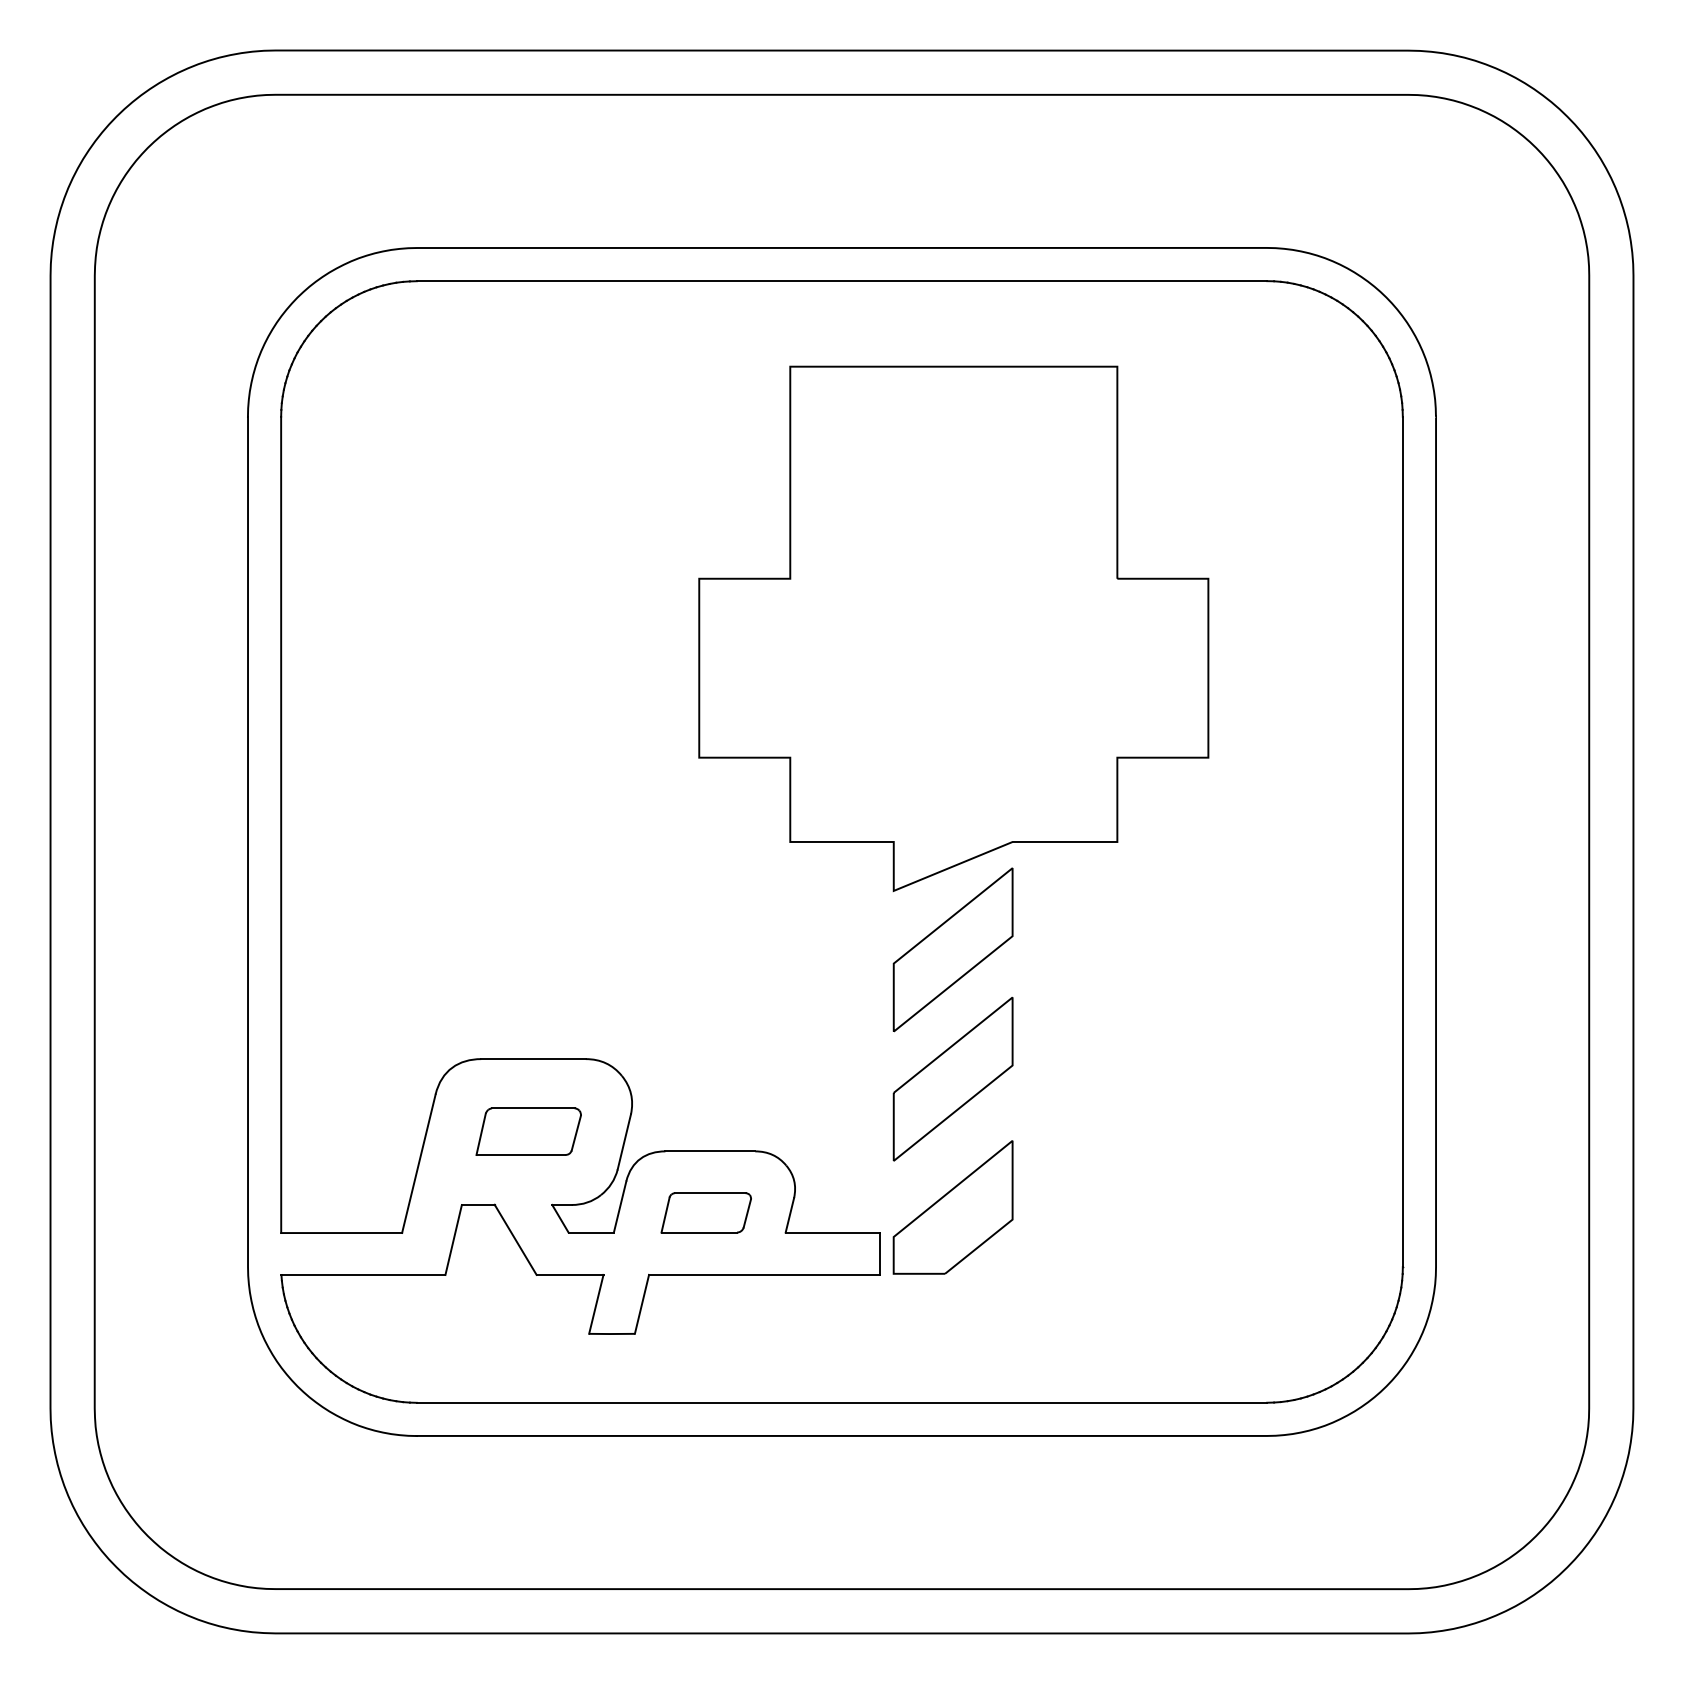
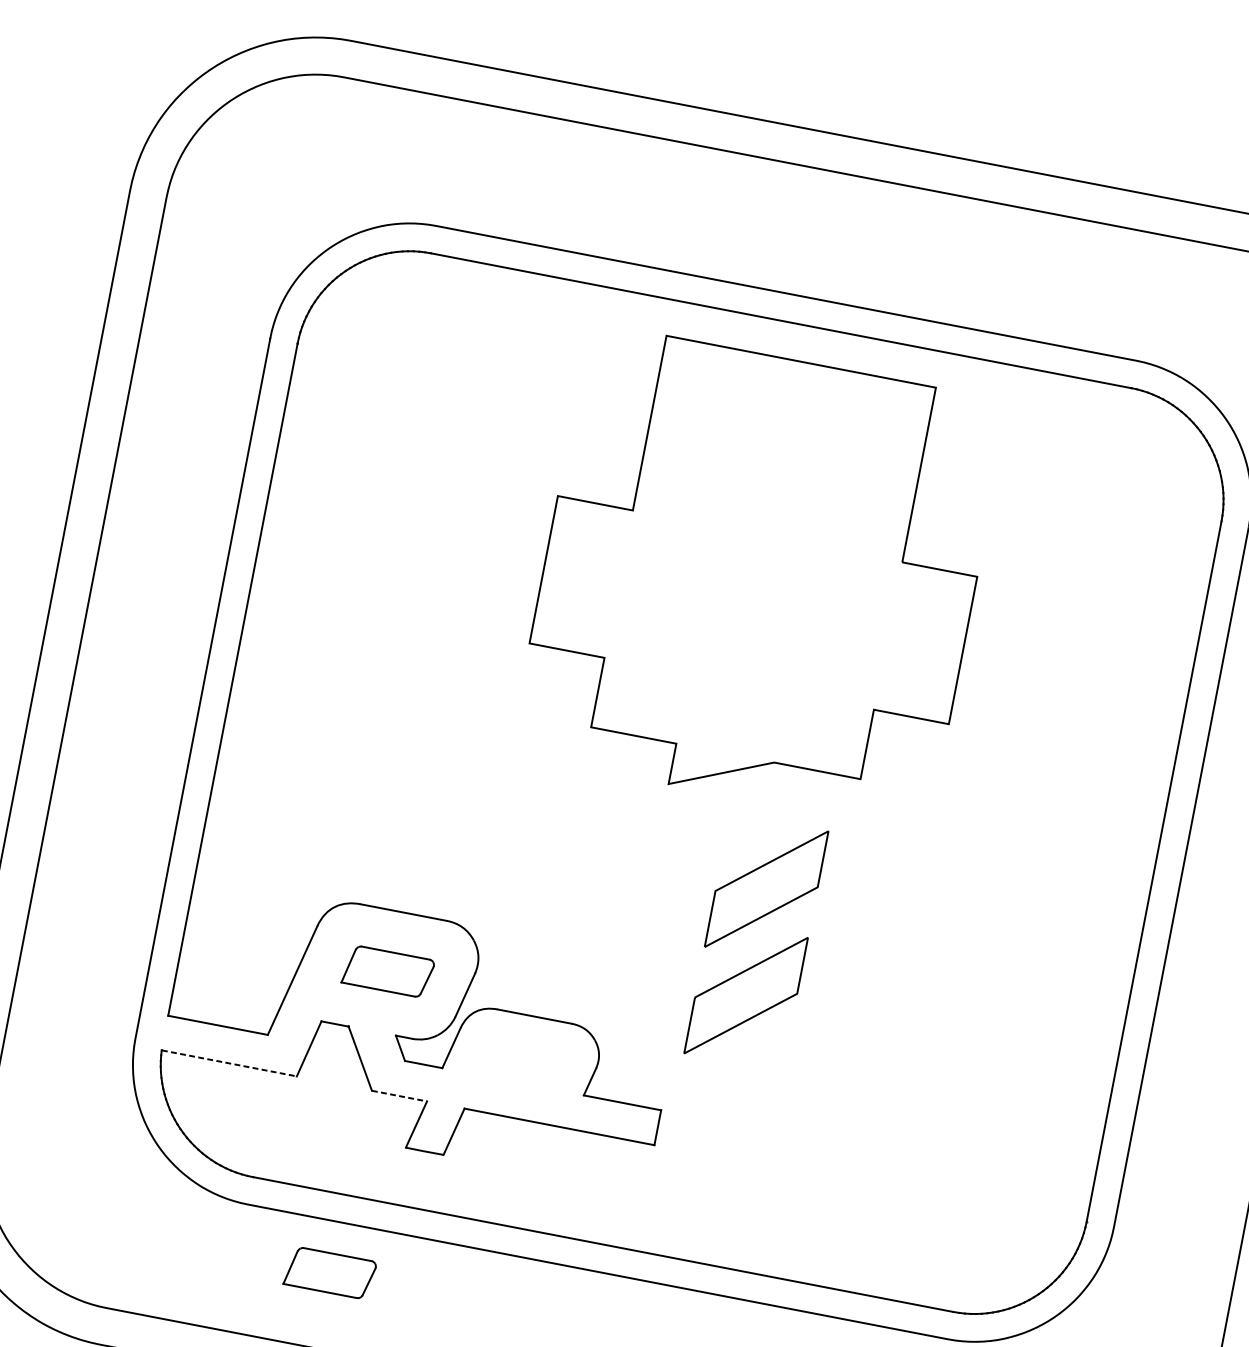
part: (953, 628) -> (759, 577), moved
part: (952, 1207) -> (725, 1101), removed
part: (705, 1212) -> (520, 1066), removed
line: (363, 1274) -> (229, 1062), solid -> dashed
line: (570, 1274) -> (399, 1095), solid -> dashed
part: (528, 1497) -> (329, 1272), added

